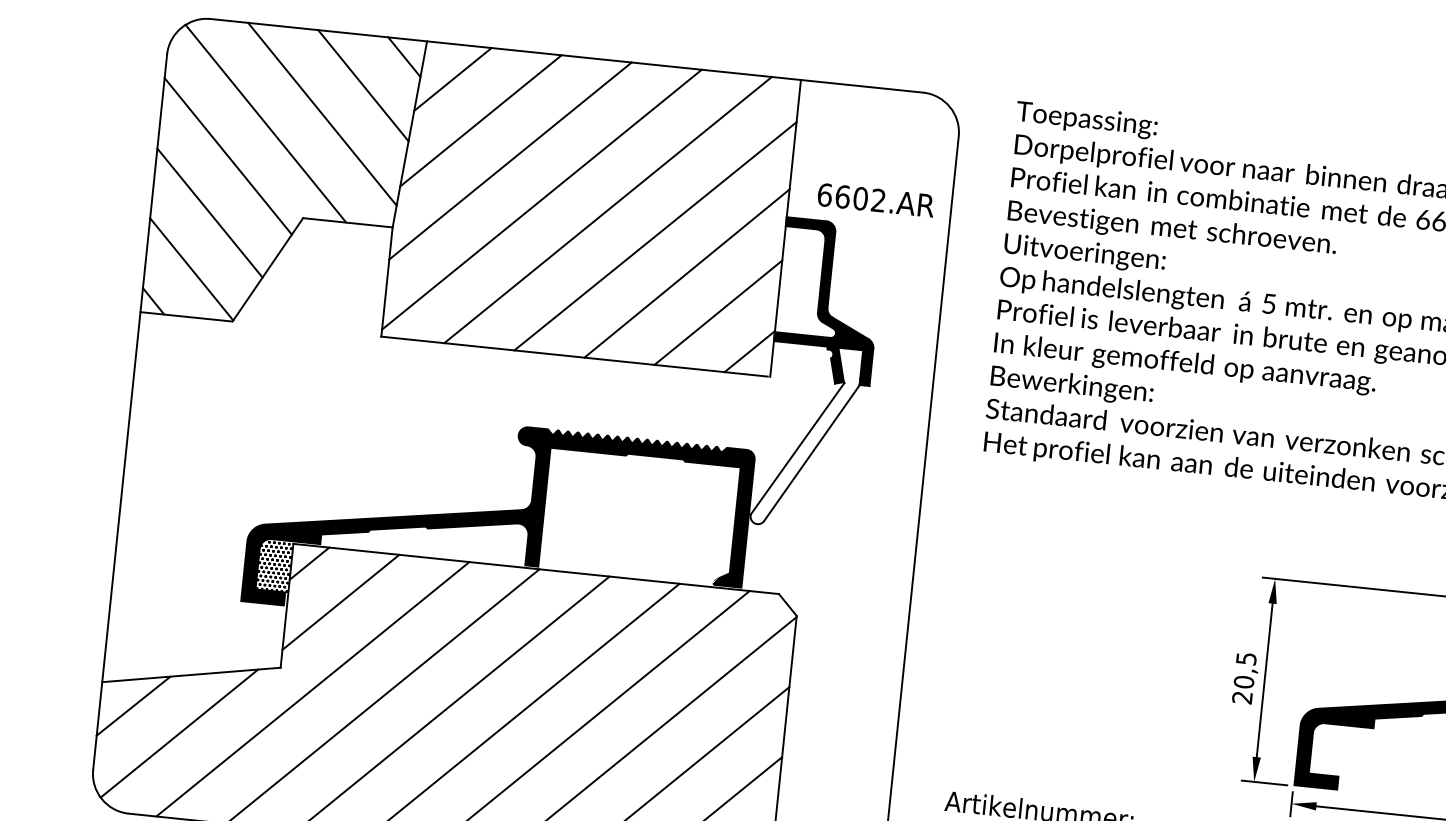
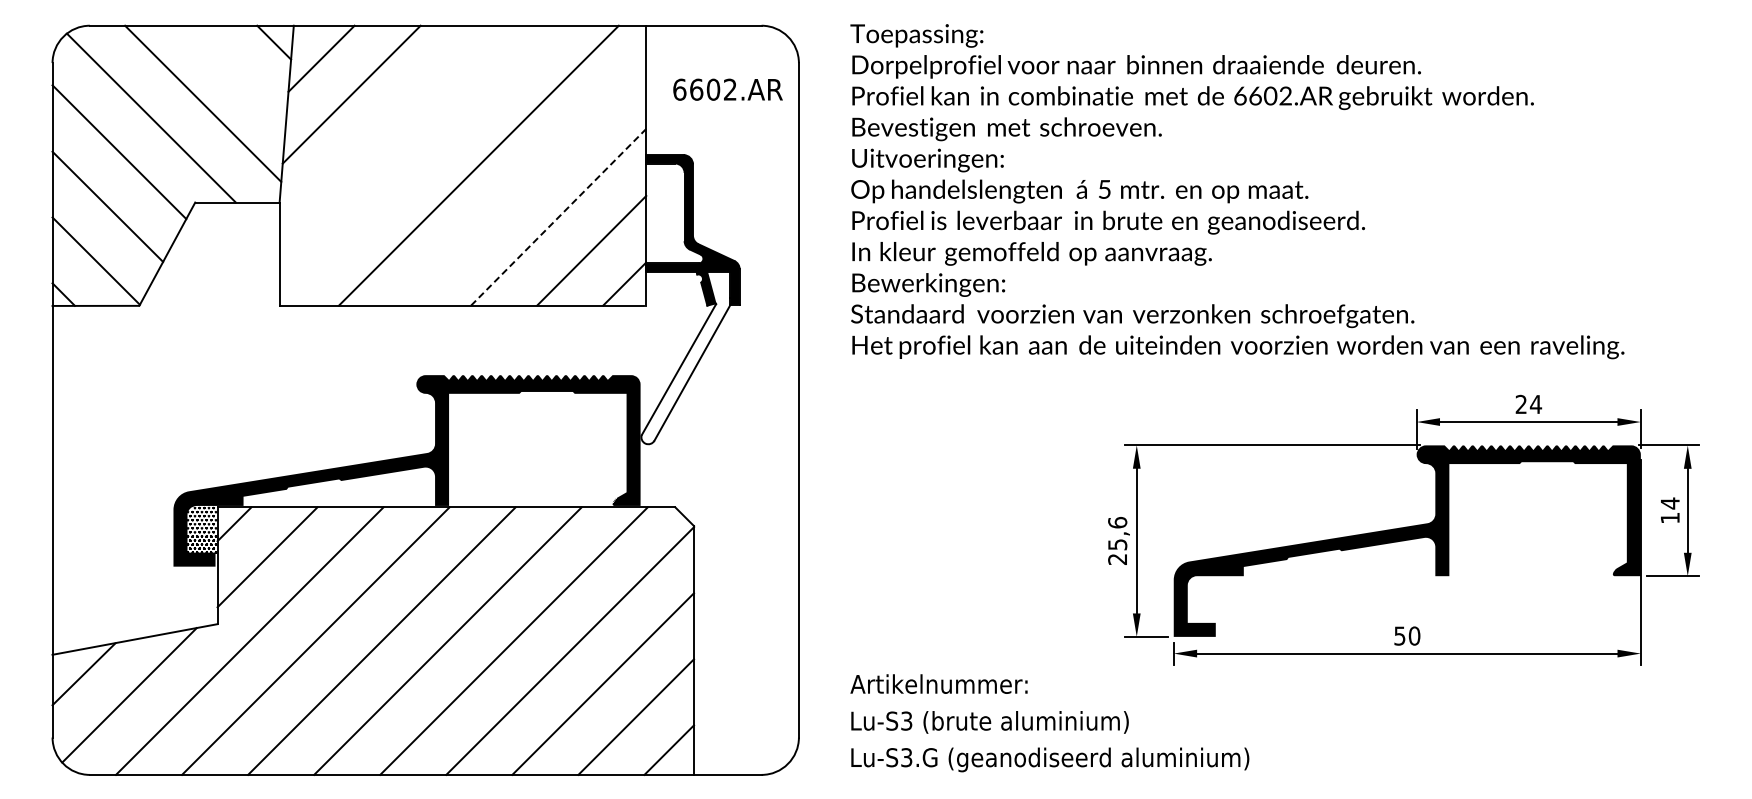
line: (363, 84) -> (238, 72), removed
line: (509, 160) -> (382, 128), removed
line: (541, 198) -> (415, 161), removed
text: (875, 200) -> (727, 89), moved
line: (655, 236) -> (525, 185), removed
line: (687, 272) -> (559, 216), solid -> dashed
text: (1245, 670) -> (1117, 533), 20,5 -> 25,6

